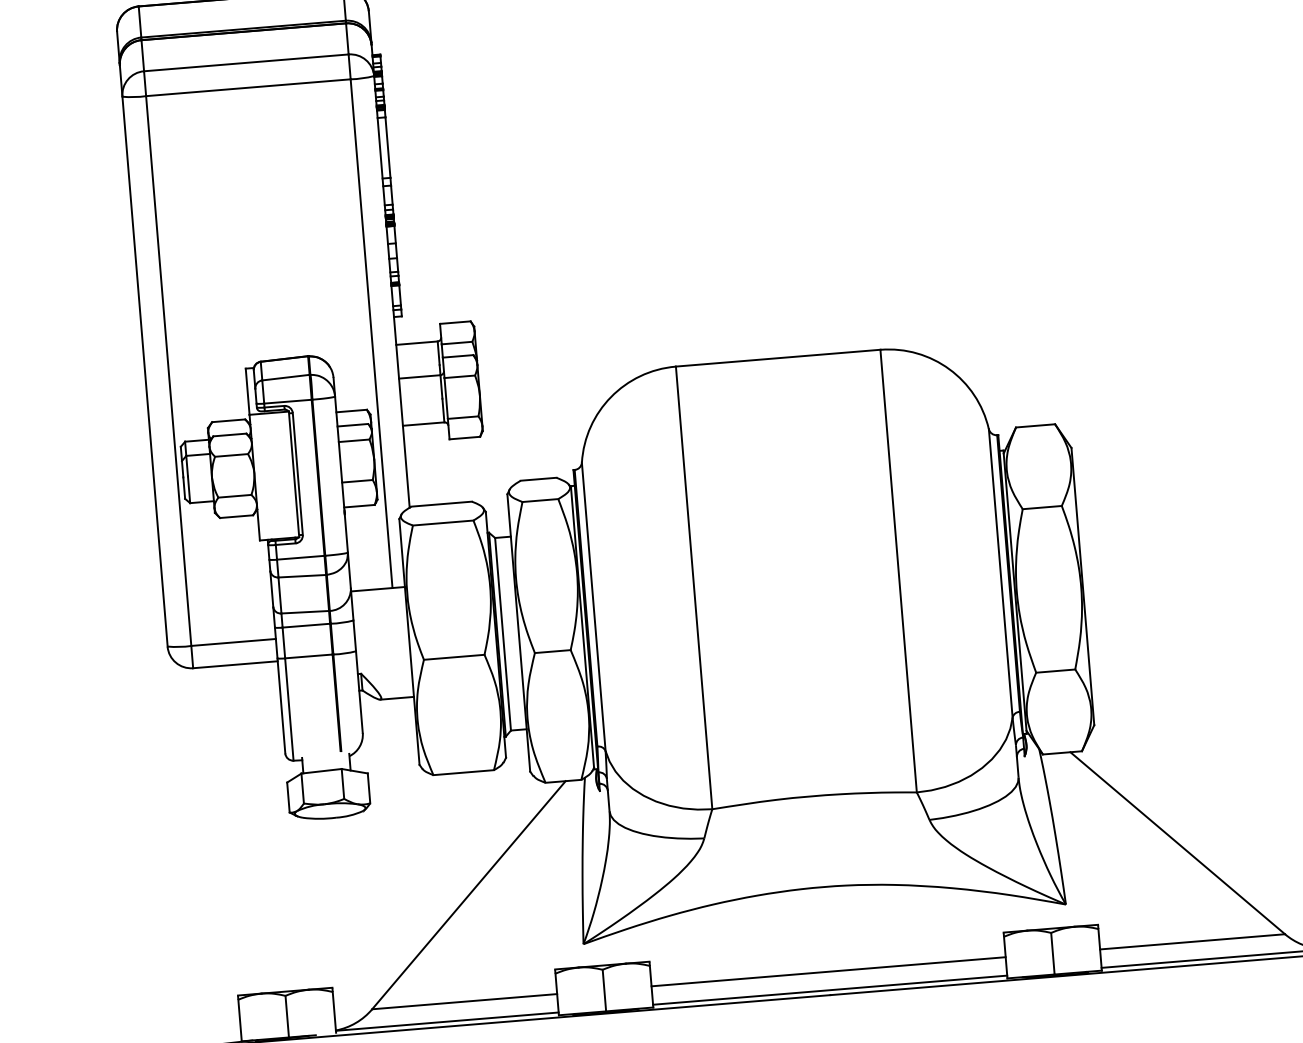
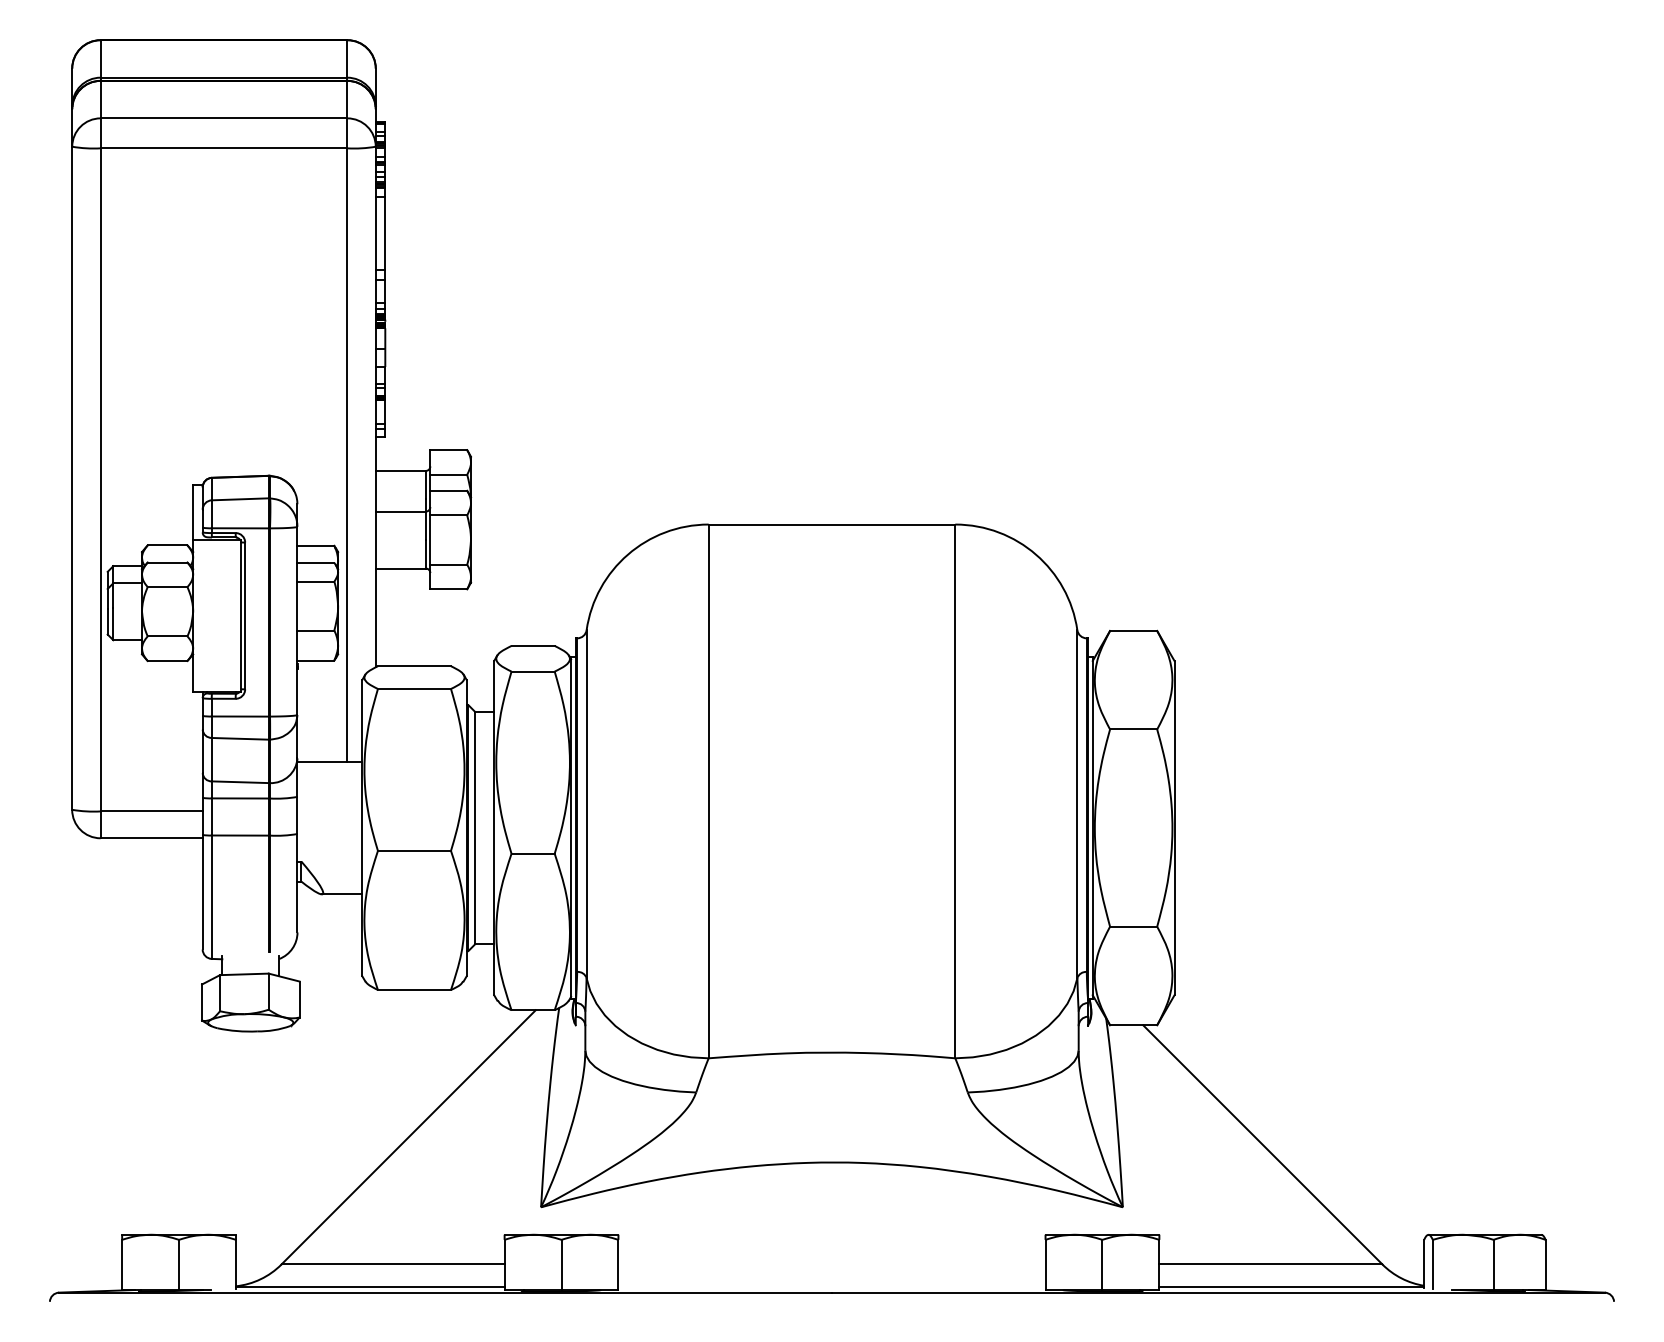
line: (828, 971) -> (831, 1264), removed
line: (829, 990) -> (831, 1286), removed

